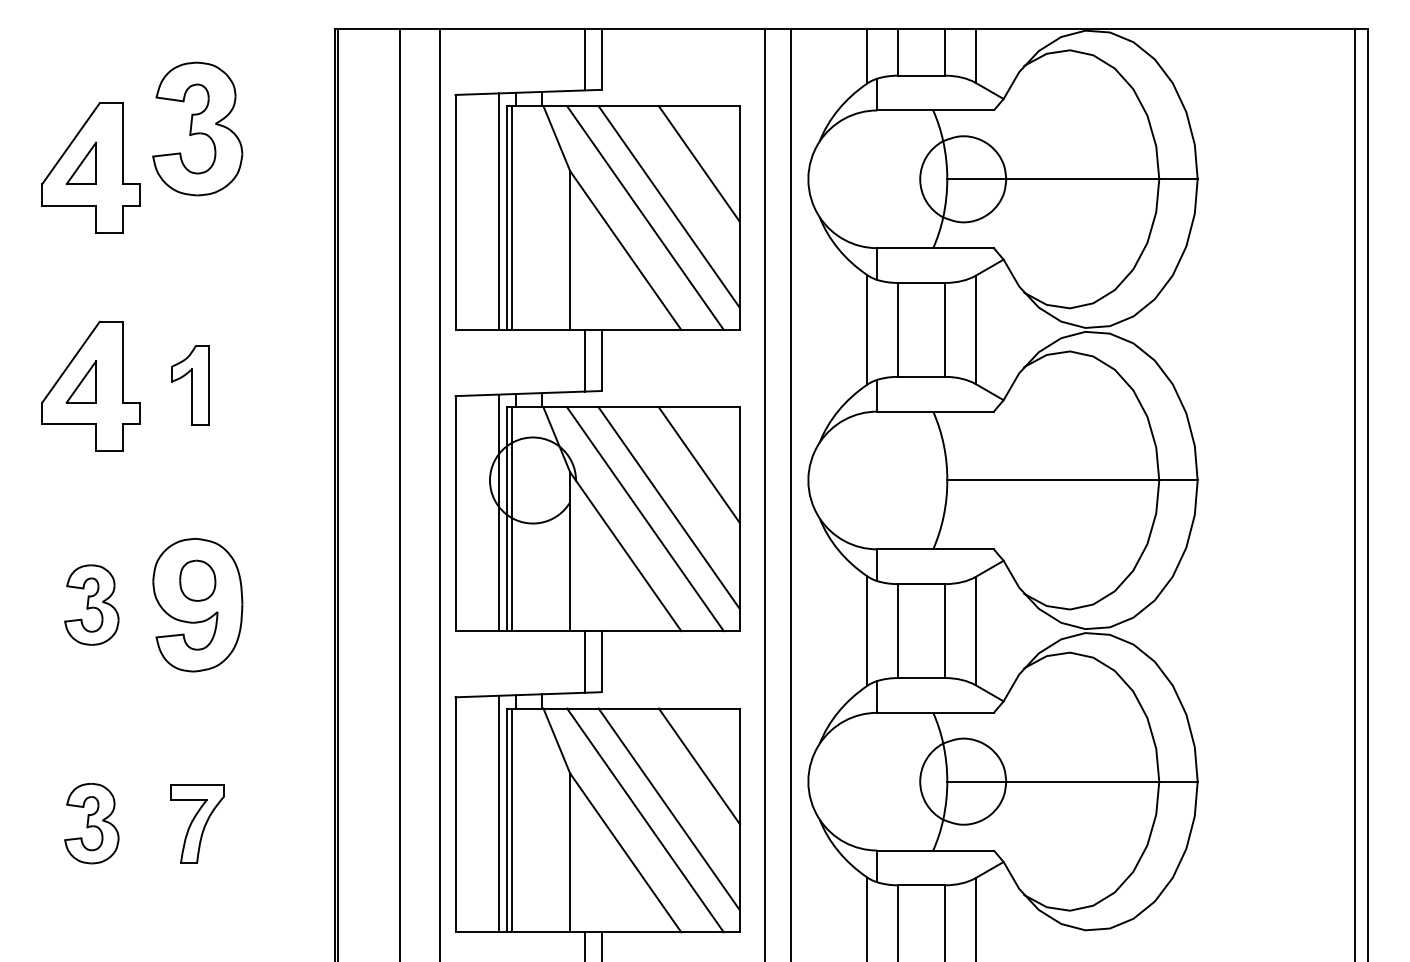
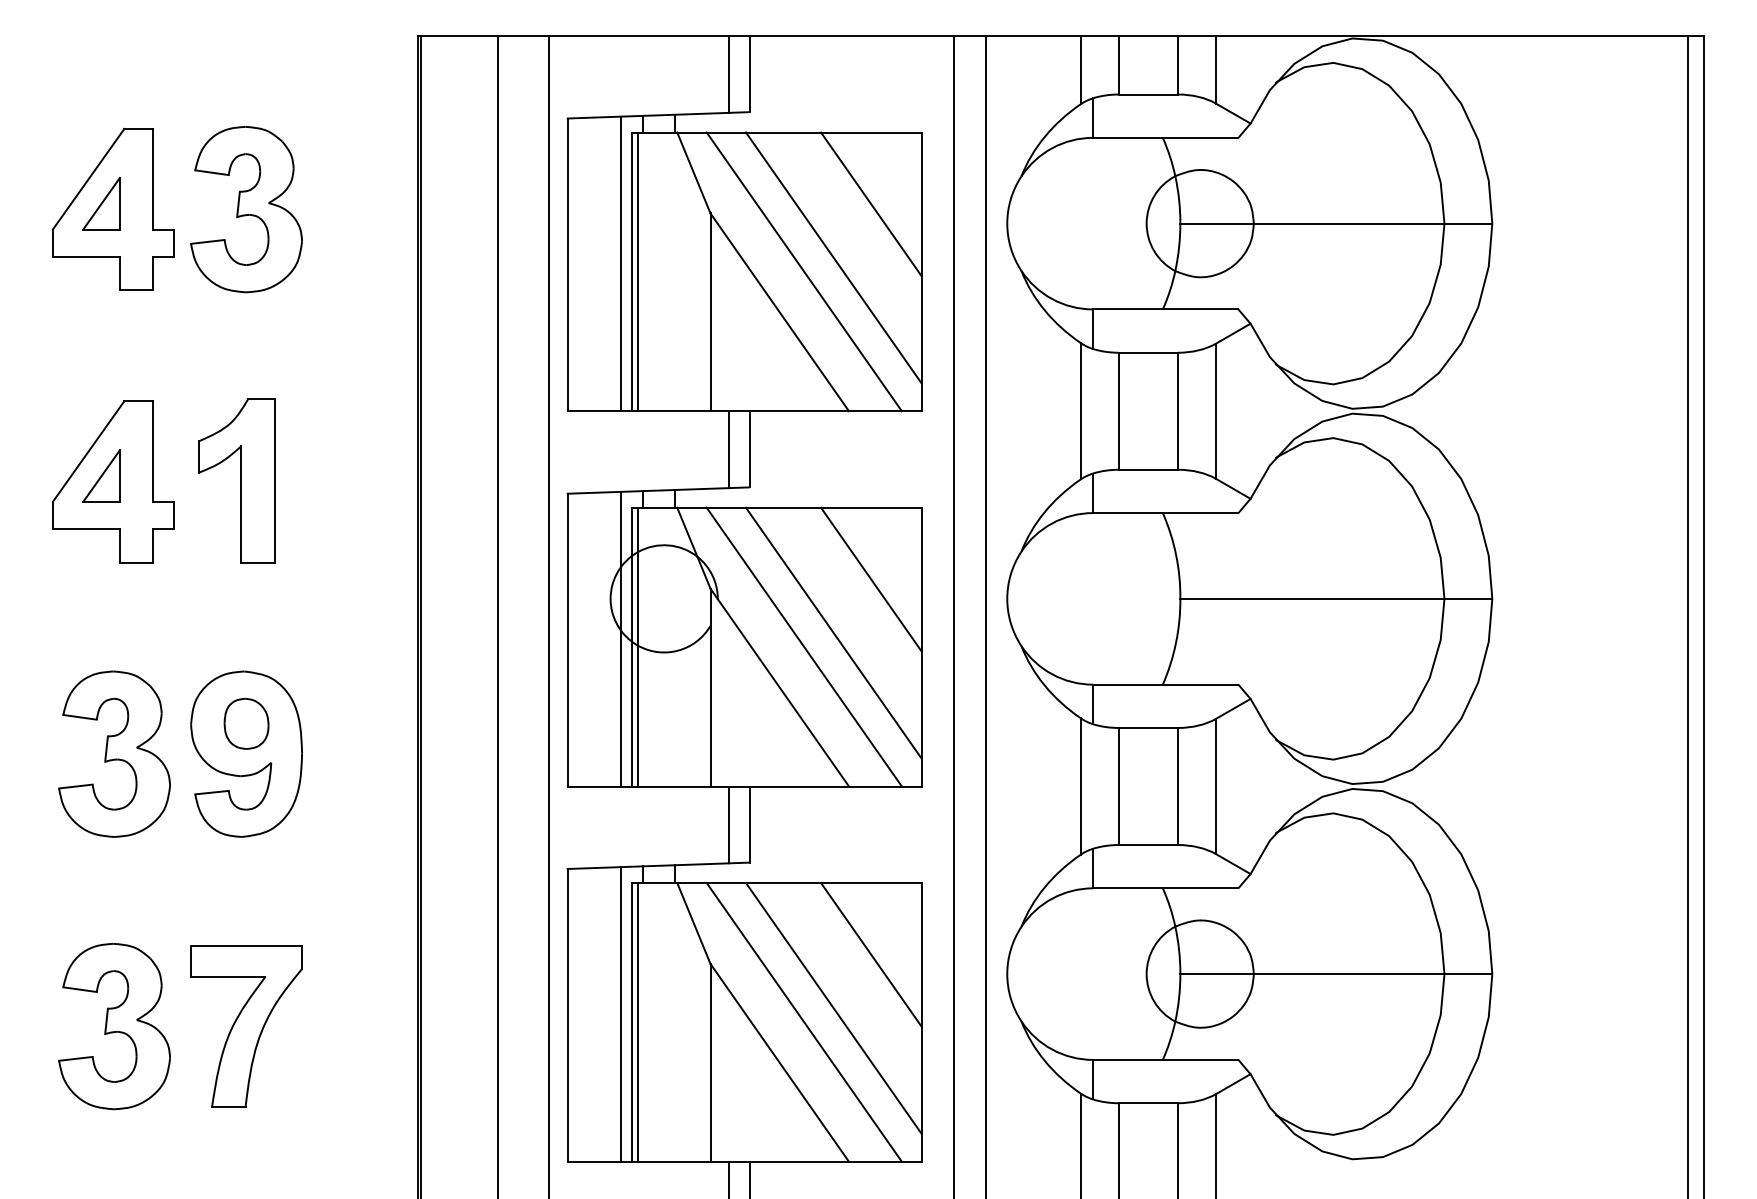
part: (197, 128) -> (246, 208), moved
part: (190, 385) -> (237, 480), size x1.67
part: (91, 604) -> (114, 753), size x1.67
part: (91, 823) -> (114, 1026), size x1.67
part: (197, 823) -> (246, 1026), size x1.67

